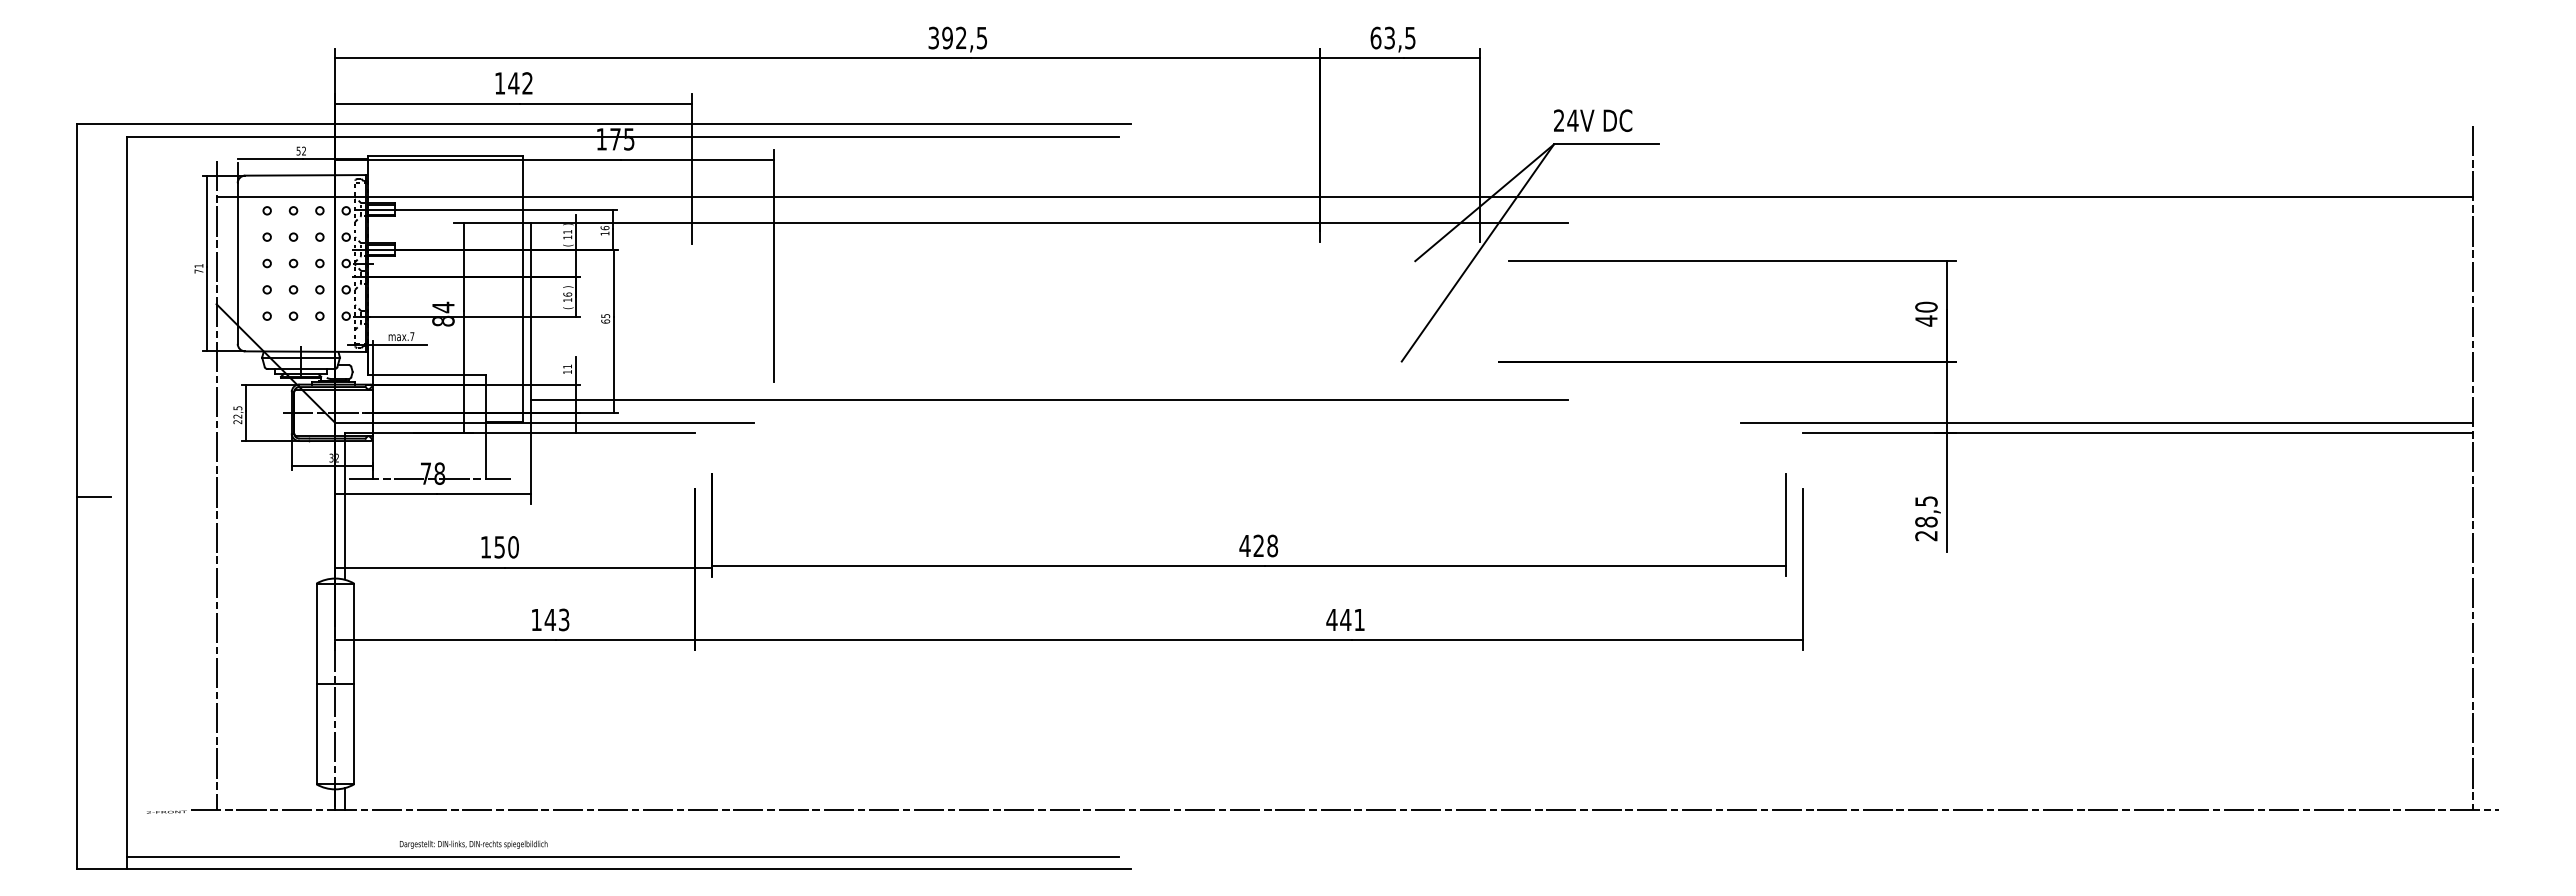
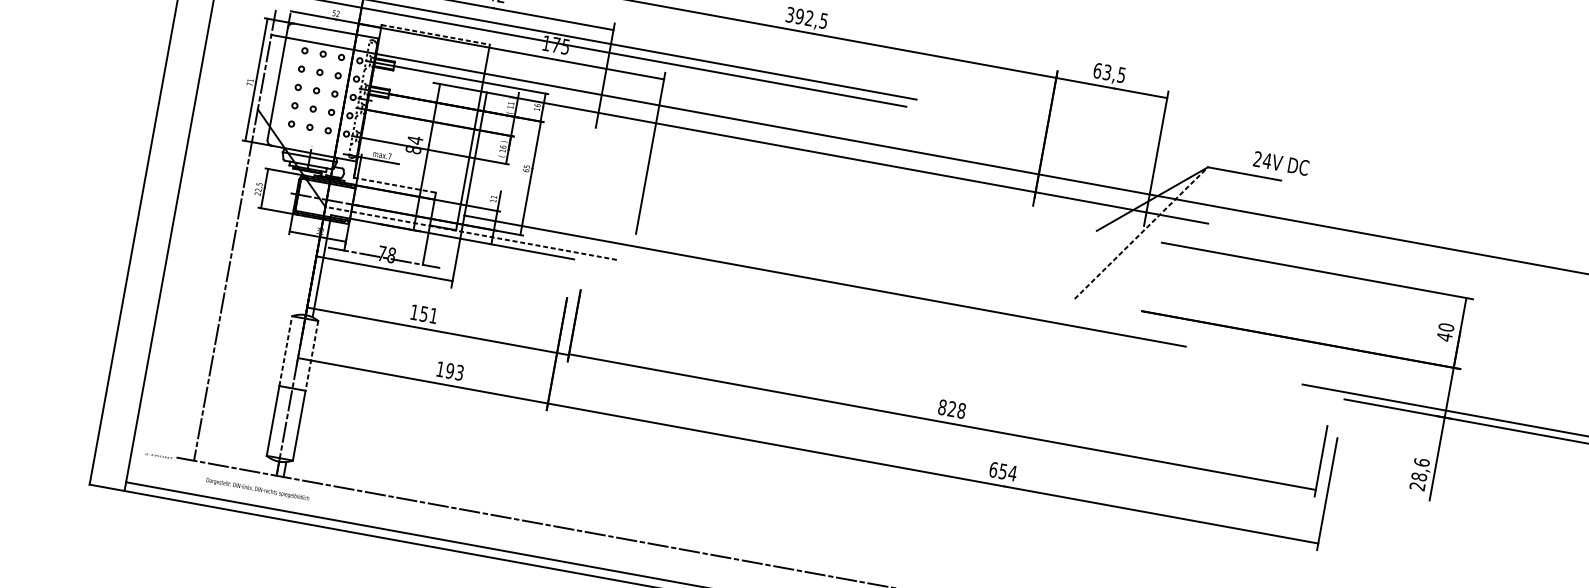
text: (1593, 120) -> (1281, 163), moved
line: (445, 155) -> (435, 34), solid -> dashed
line: (1477, 253) -> (1141, 233), solid -> dashed
line: (426, 375) -> (394, 185), solid -> dashed
line: (544, 423) -> (470, 233), solid -> dashed
line: (93, 496) -> (148, 227), removed
text: (1926, 501) -> (1421, 462), 28,5 -> 28,6
text: (1244, 545) -> (942, 407), 428 -> 828
text: (513, 547) -> (433, 316), 150 -> 151
text: (550, 619) -> (450, 370), 143 -> 193
text: (1345, 619) -> (1003, 471), 441 -> 654
line: (316, 633) -> (285, 350), solid -> dashed
line: (354, 634) -> (312, 356), solid -> dashed
text: (473, 844) -> (257, 489), moved

